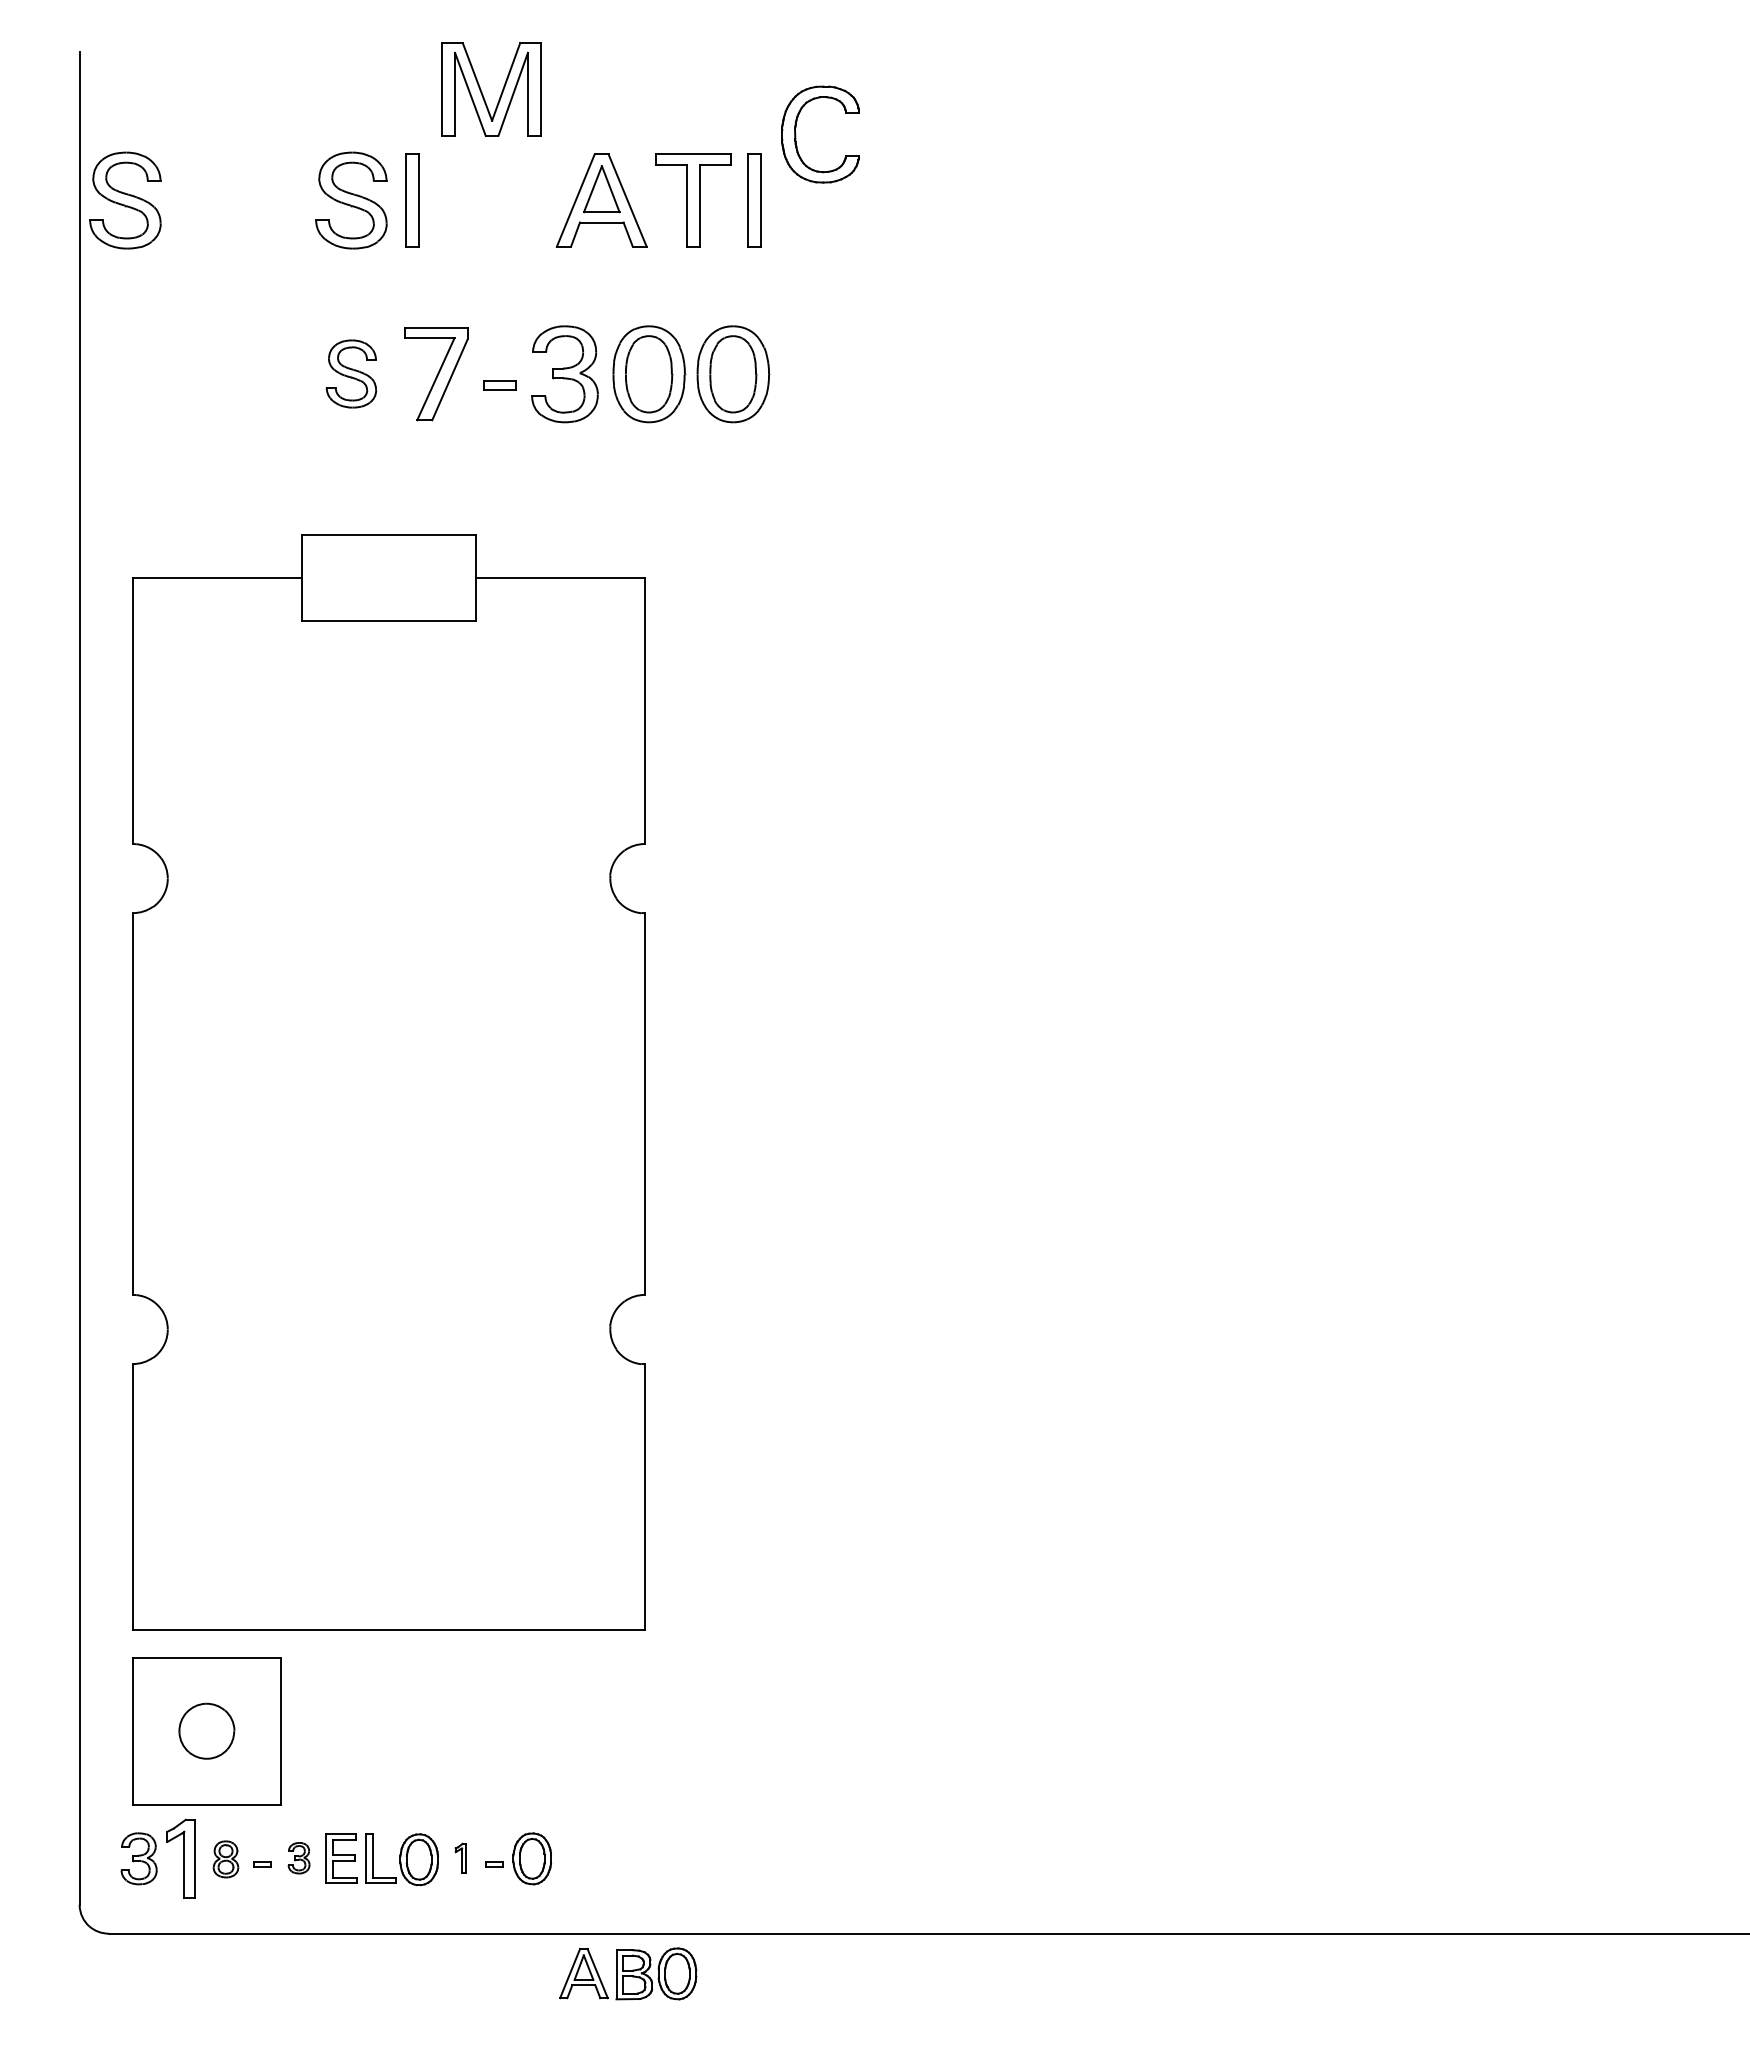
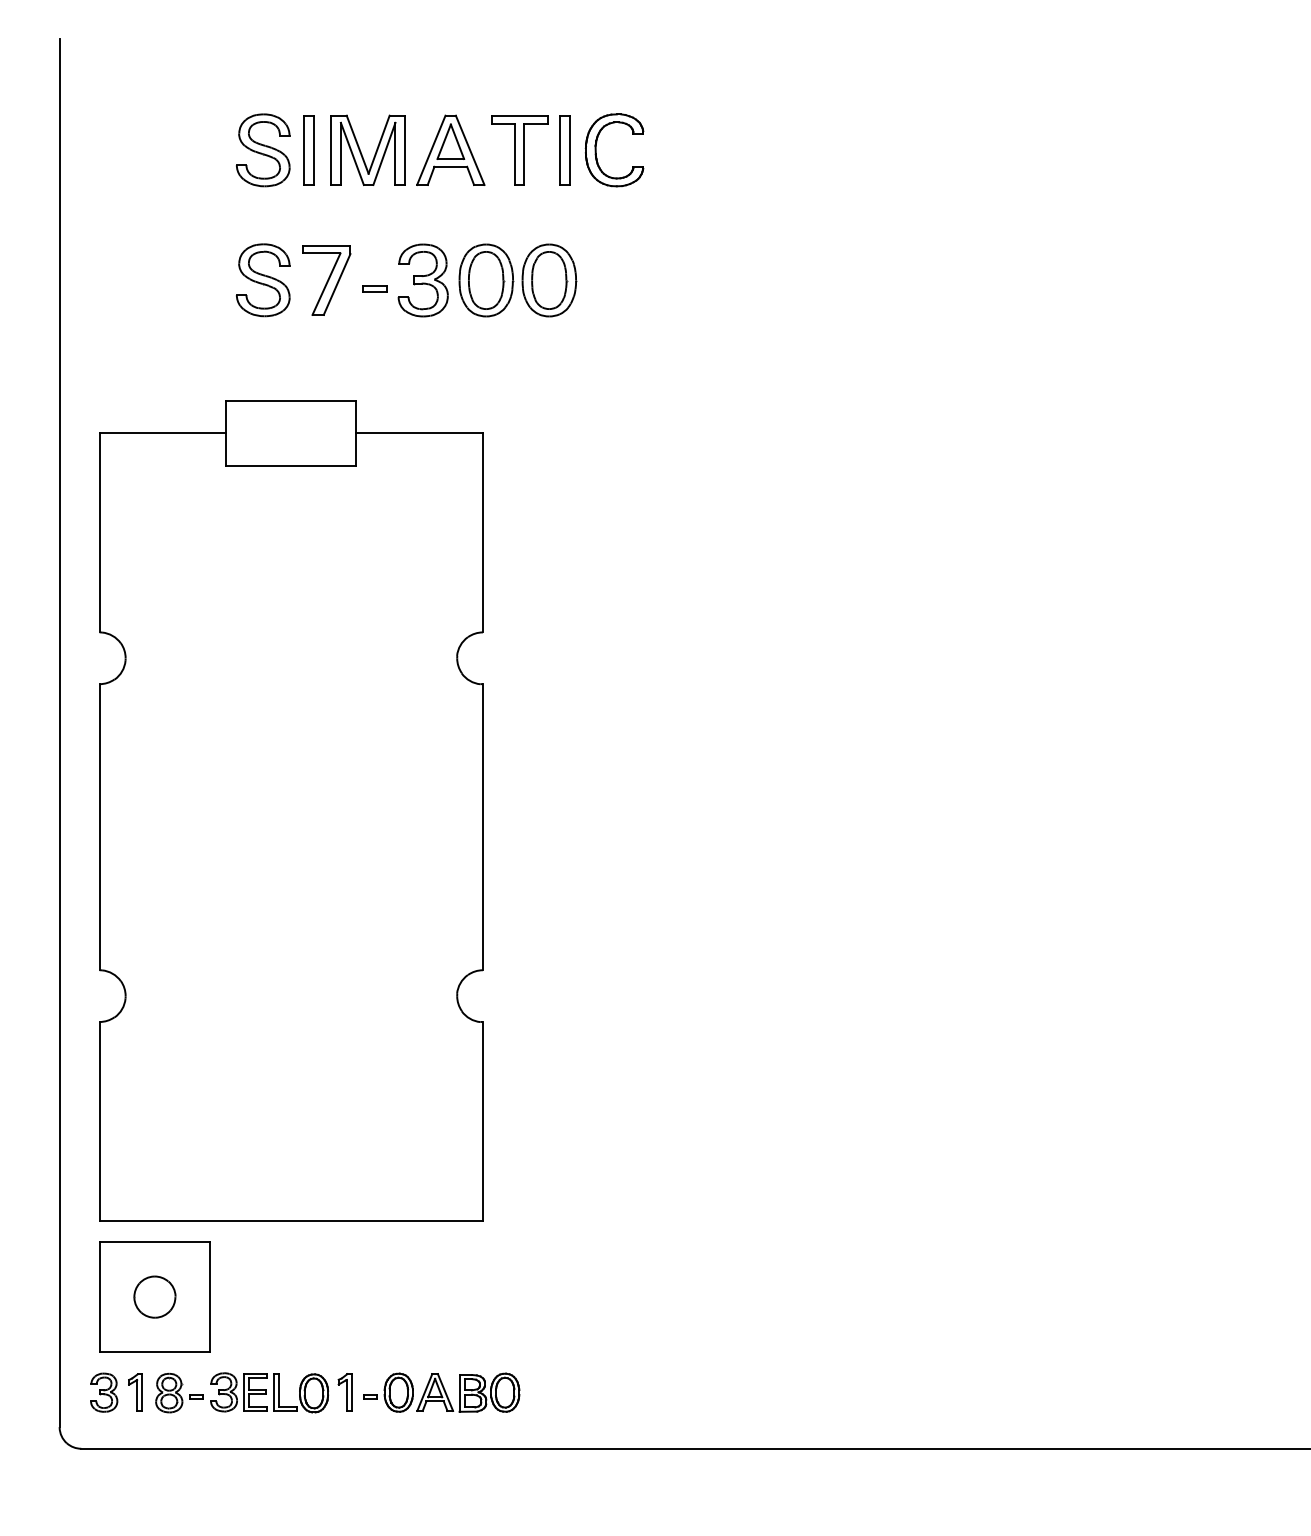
part: (483, 94) -> (362, 154), moved
part: (796, 134) -> (596, 150), moved
part: (125, 200) -> (93, 150), removed
part: (351, 373) -> (263, 279), size x1.43
part: (298, 1857) -> (223, 1391), size x1.67
part: (180, 1858) -> (135, 1392), size x0.62
part: (460, 1858) -> (344, 1392), size x1.67
part: (225, 1859) -> (168, 1393), size x1.43
part: (628, 1973) -> (468, 1392), moved

